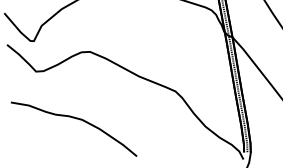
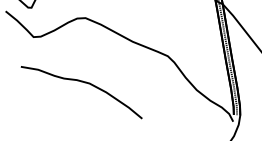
part: (76, 119) -> (84, 83), moved

